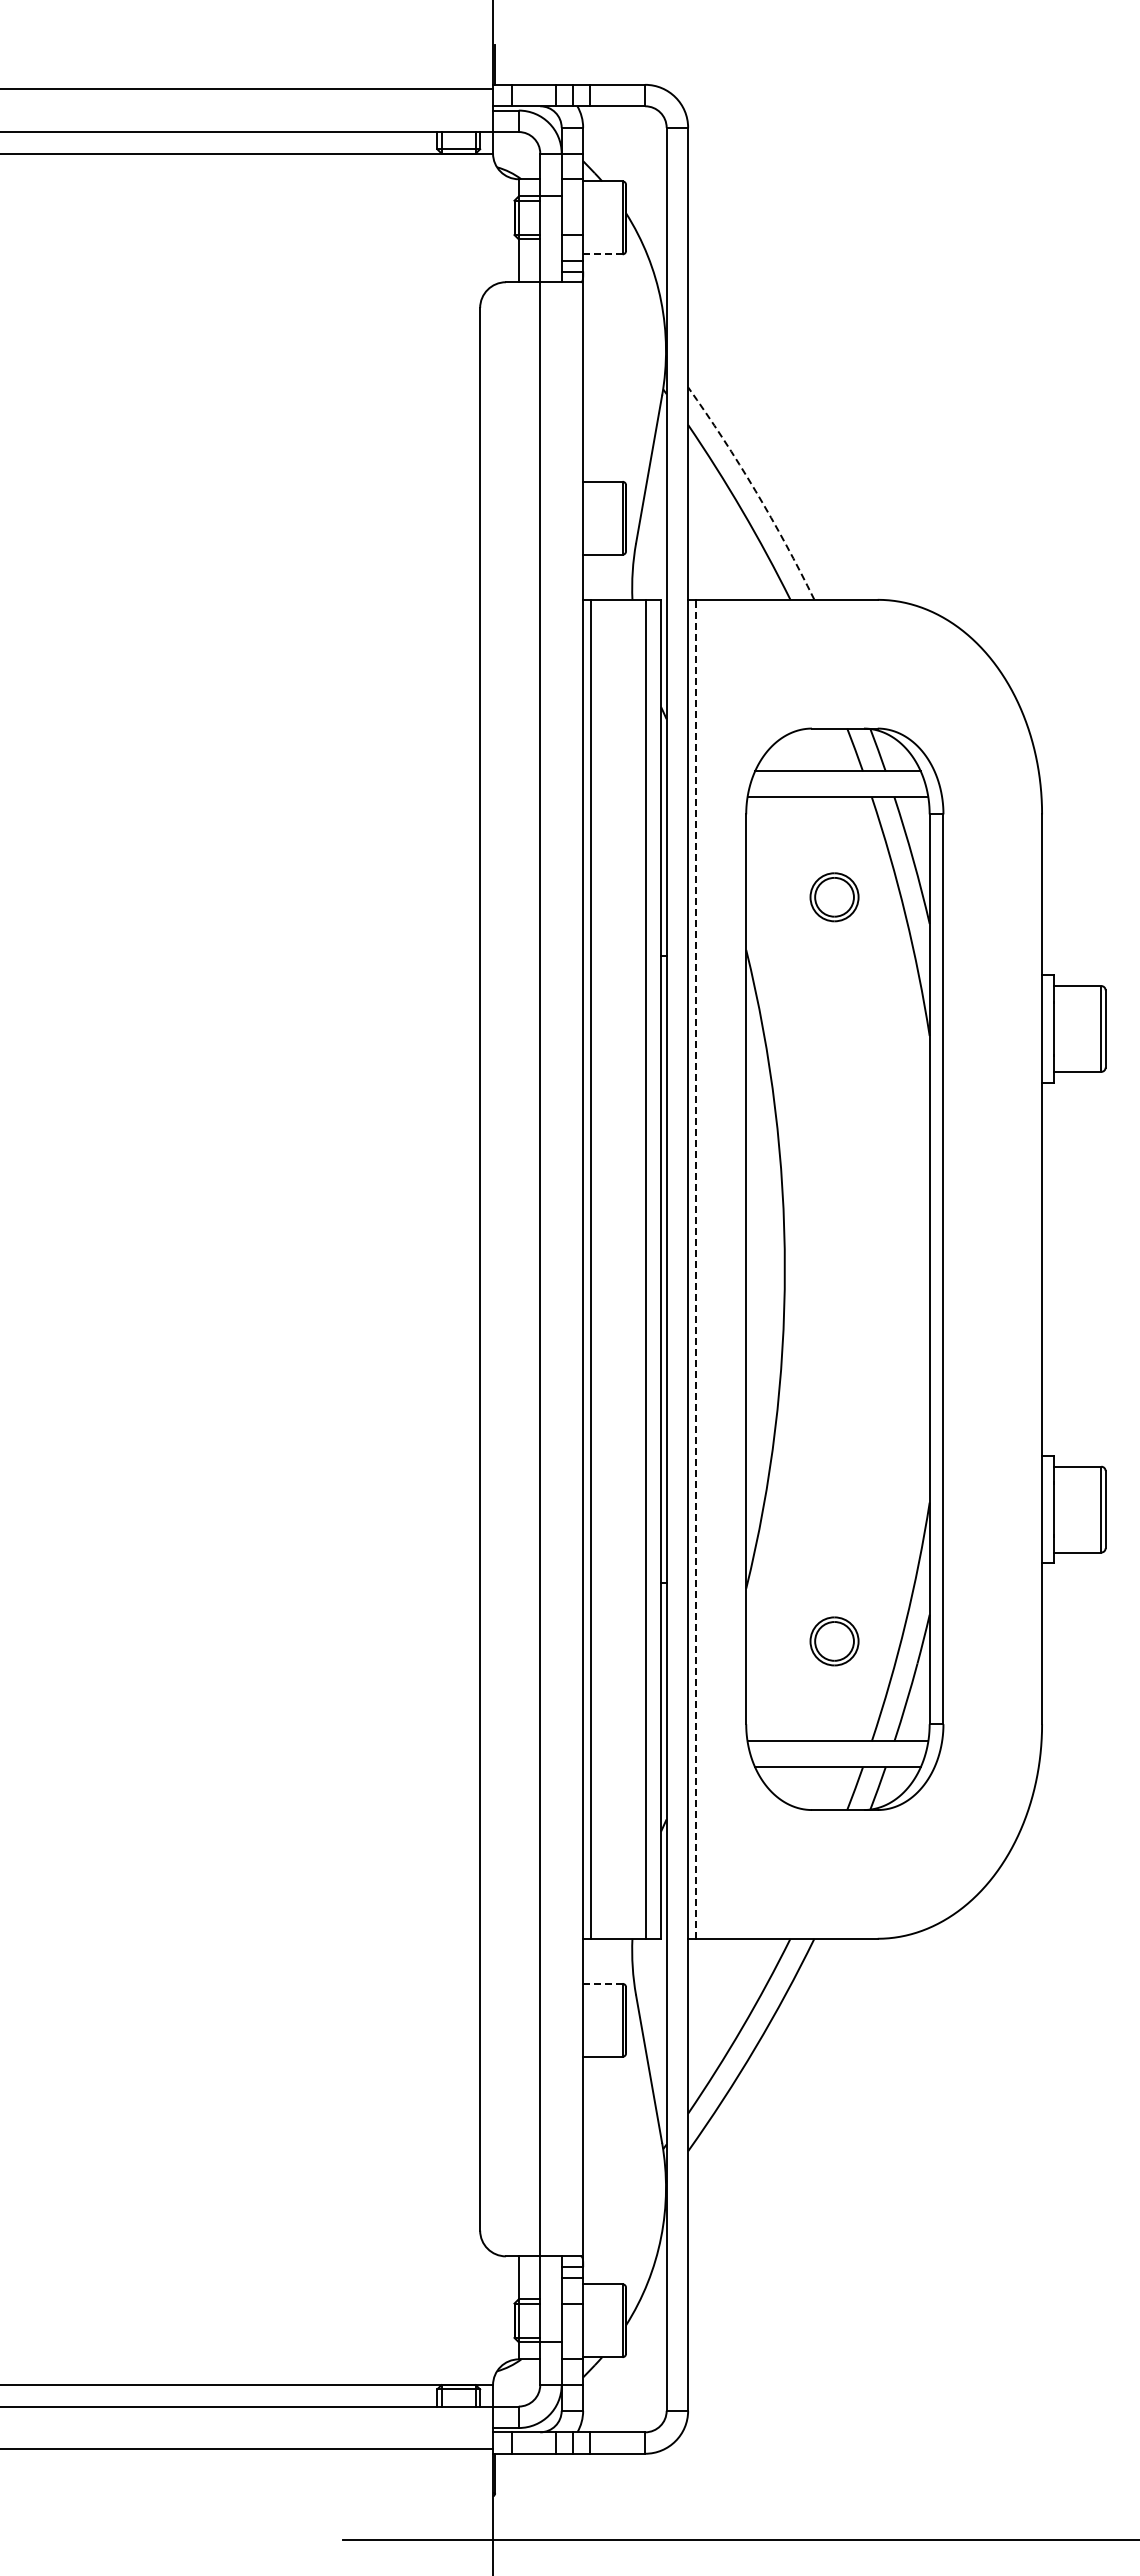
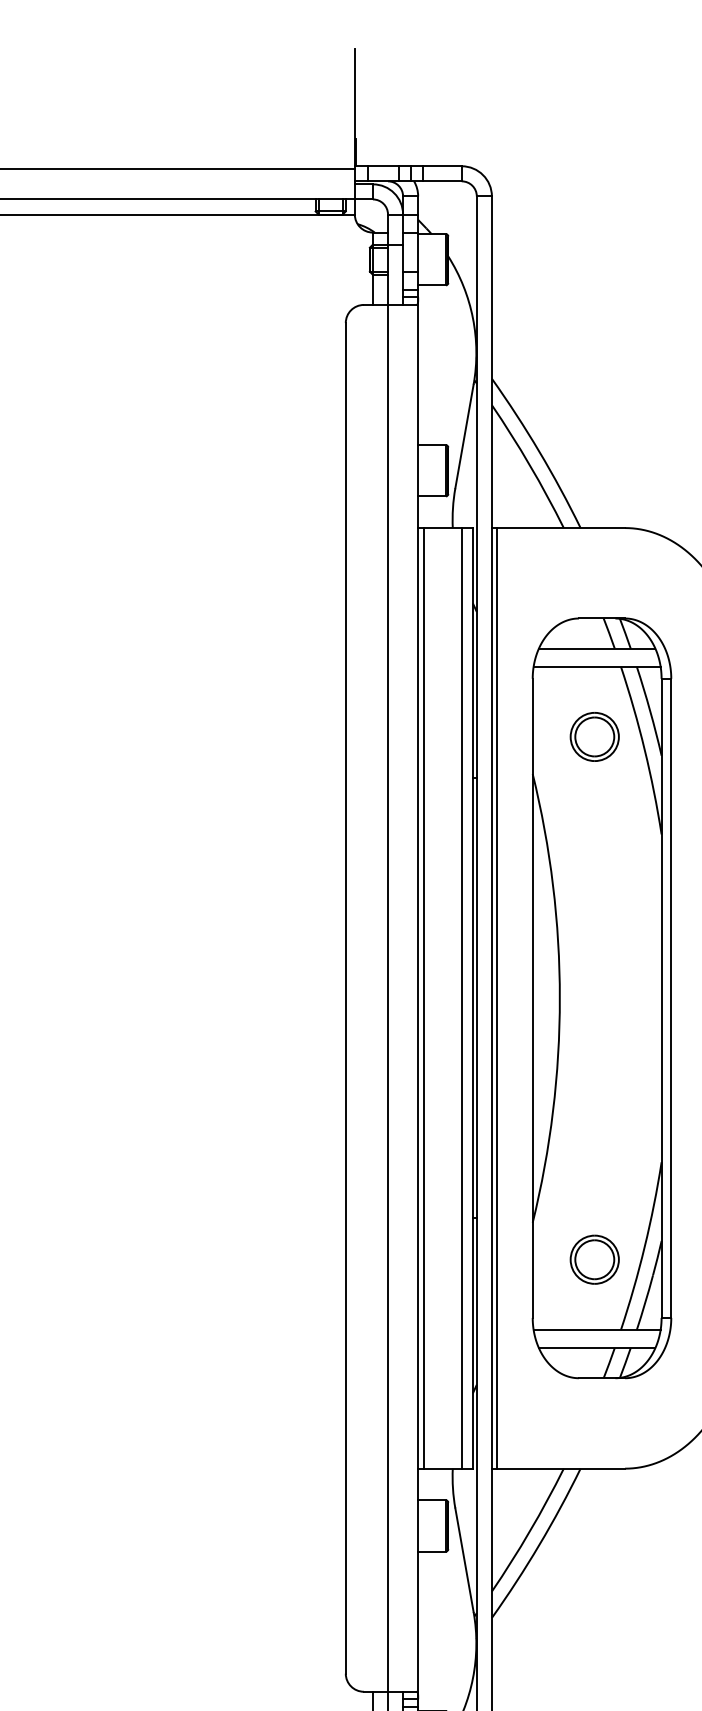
line: (602, 254) -> (431, 285), dashed -> solid
arc: (755, 491) -> (539, 451), dashed -> solid
part: (834, 897) -> (594, 737), size x1.43
line: (695, 1268) -> (497, 997), dashed -> solid
part: (834, 1641) -> (594, 1259), size x1.43
line: (602, 1983) -> (431, 1500), dashed -> solid

